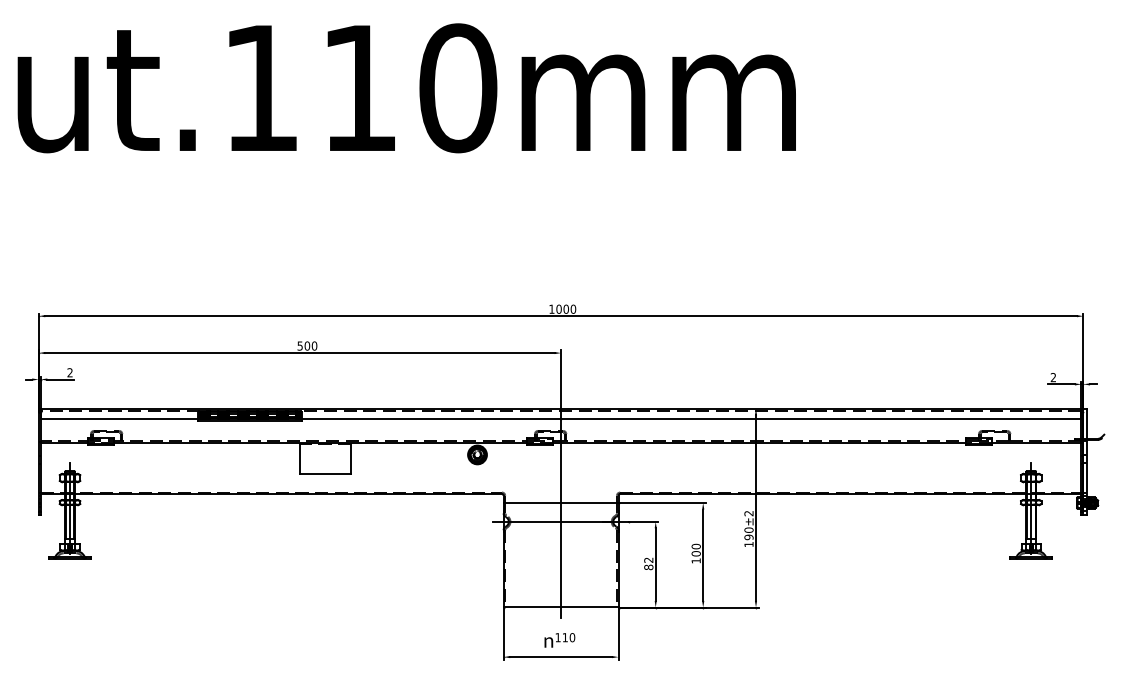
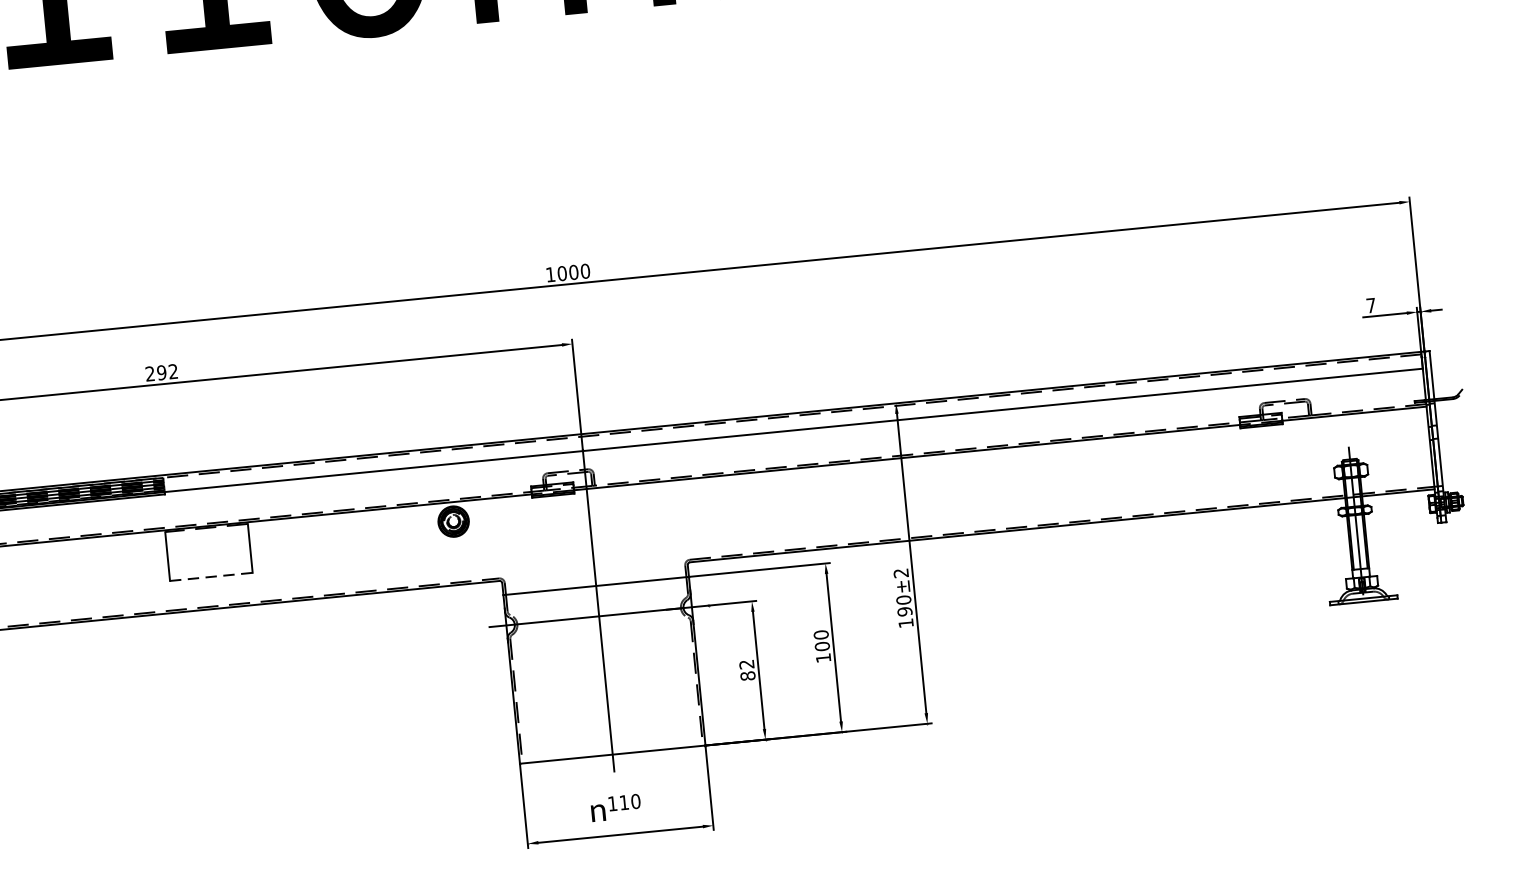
text: (307, 345) -> (161, 371), 500 -> 292
text: (1053, 377) -> (1371, 305), 2 -> 7
line: (325, 474) -> (211, 577), solid -> dashed

